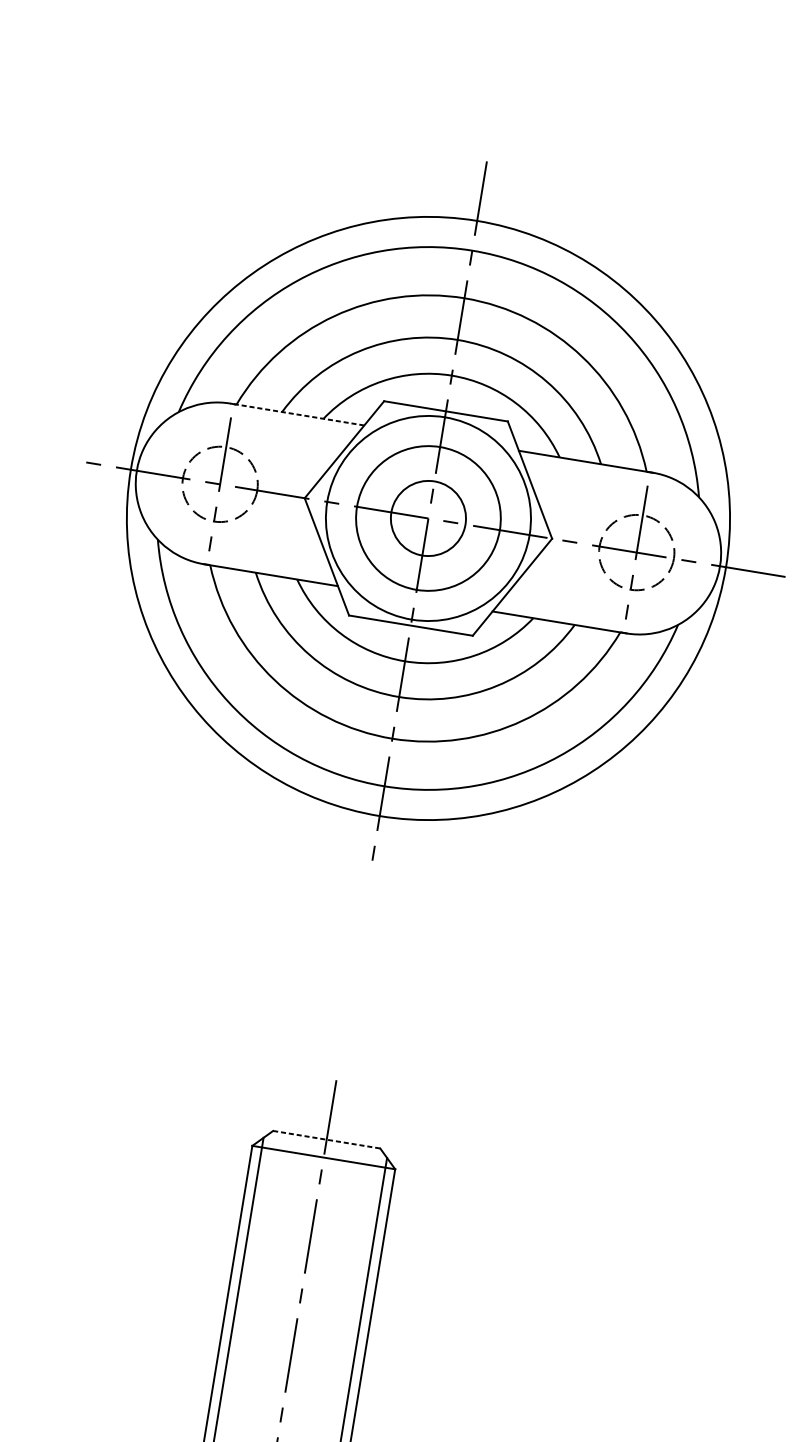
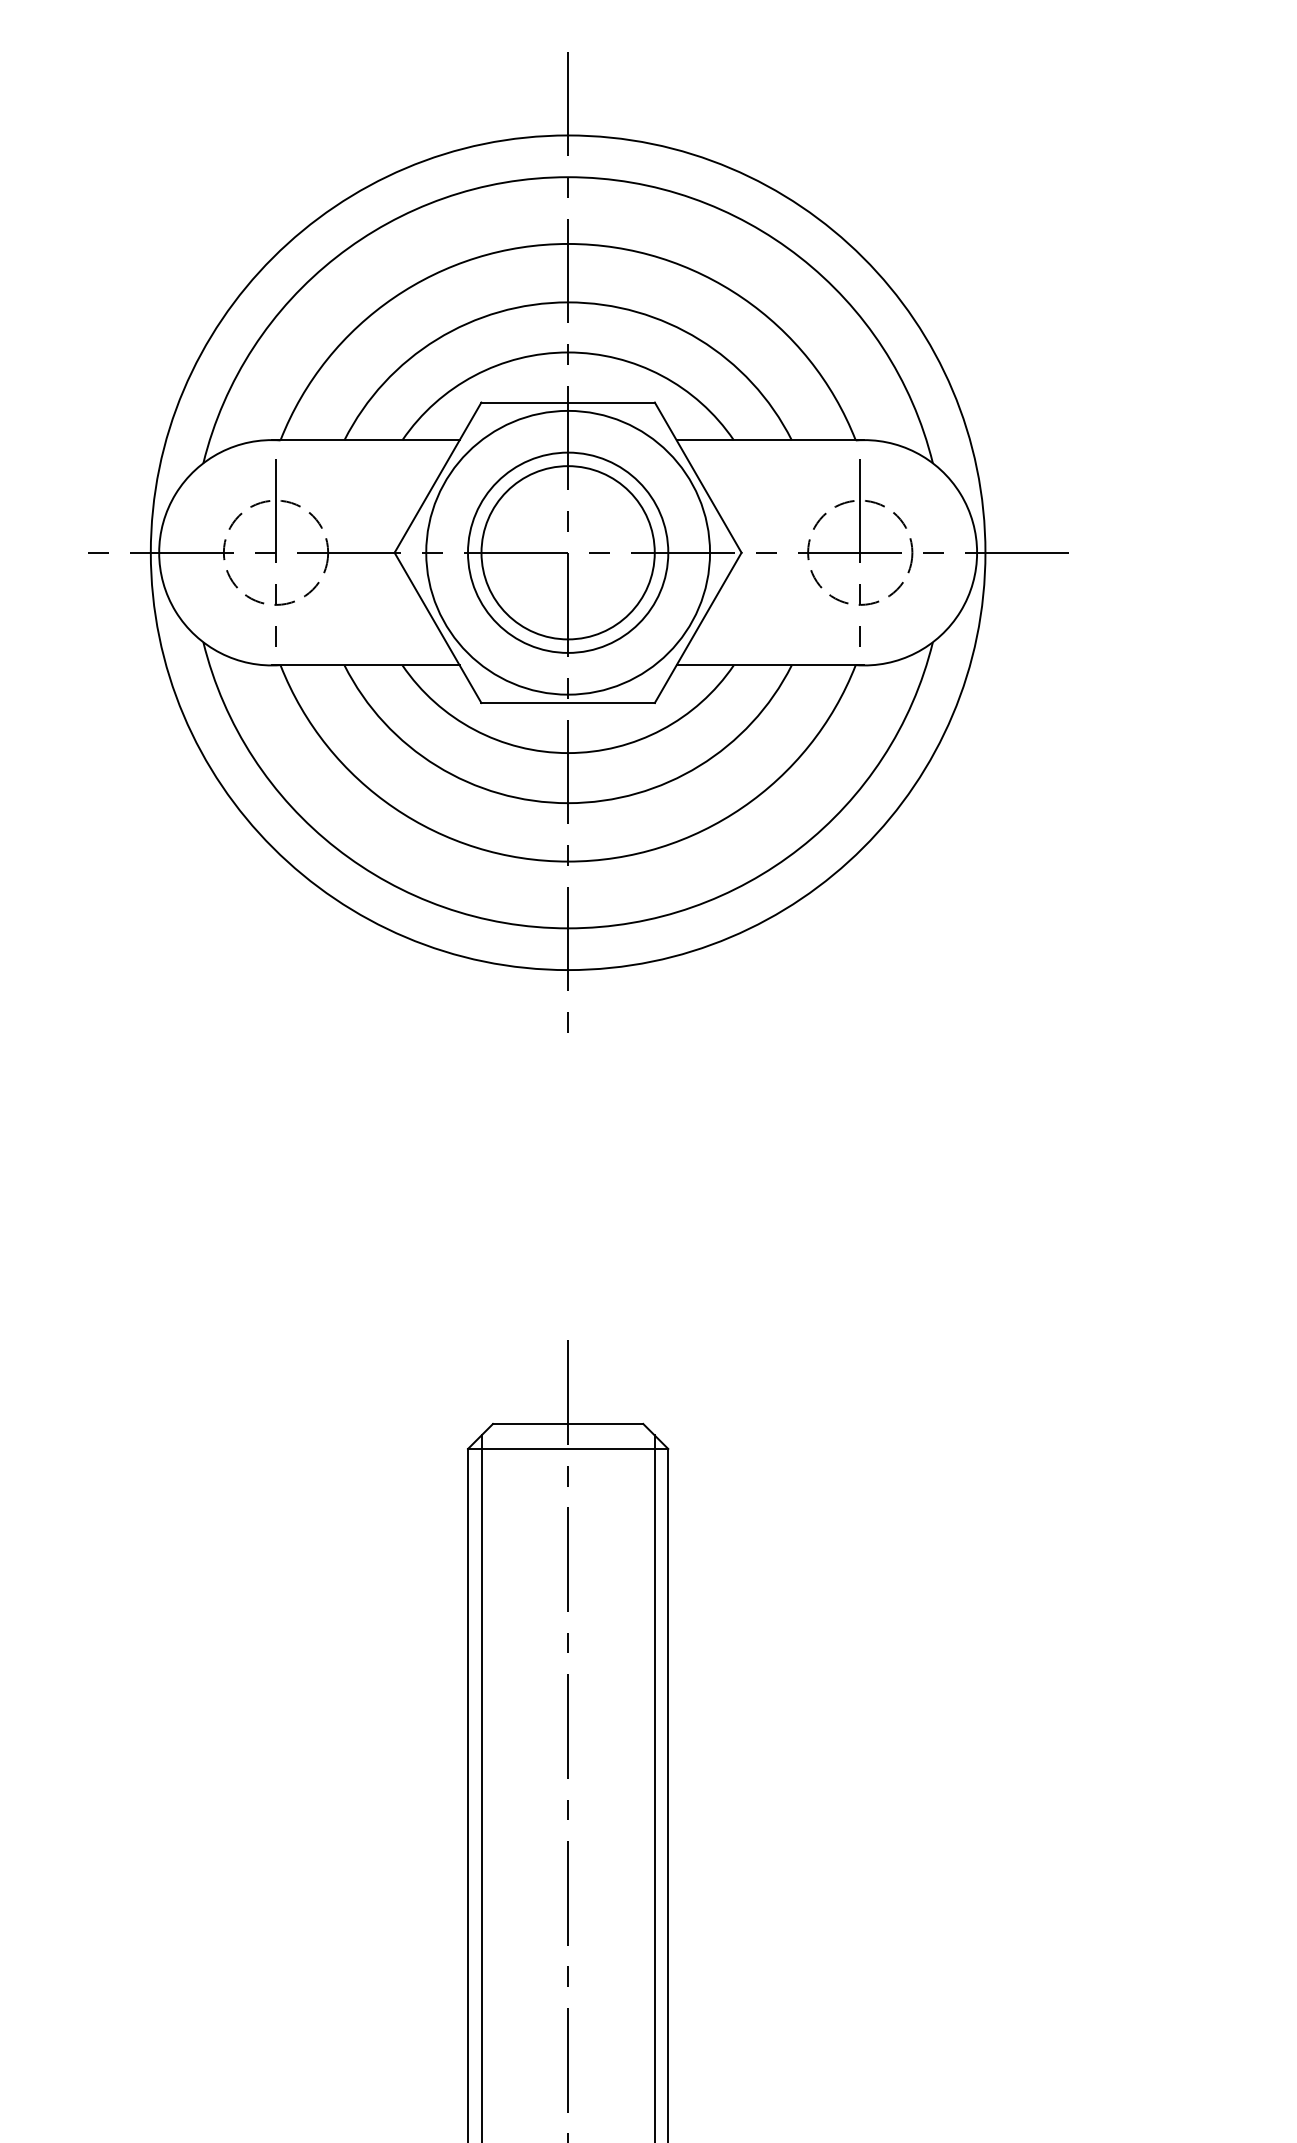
line: (297, 414) -> (365, 440), dashed -> solid
circle: (428, 518) -> (567, 552), size x1.67
line: (327, 1139) -> (568, 1423), dashed -> solid

